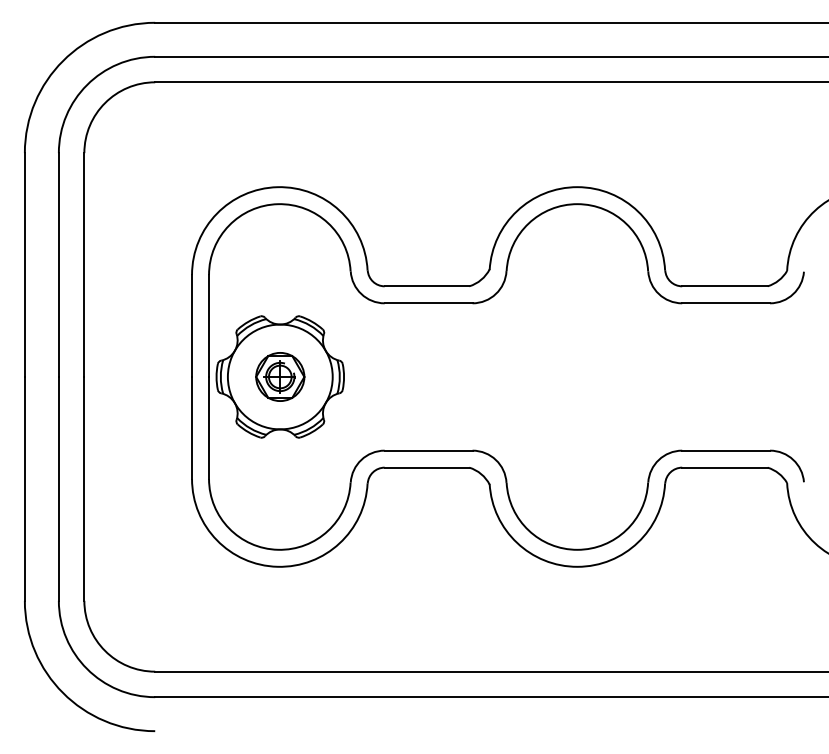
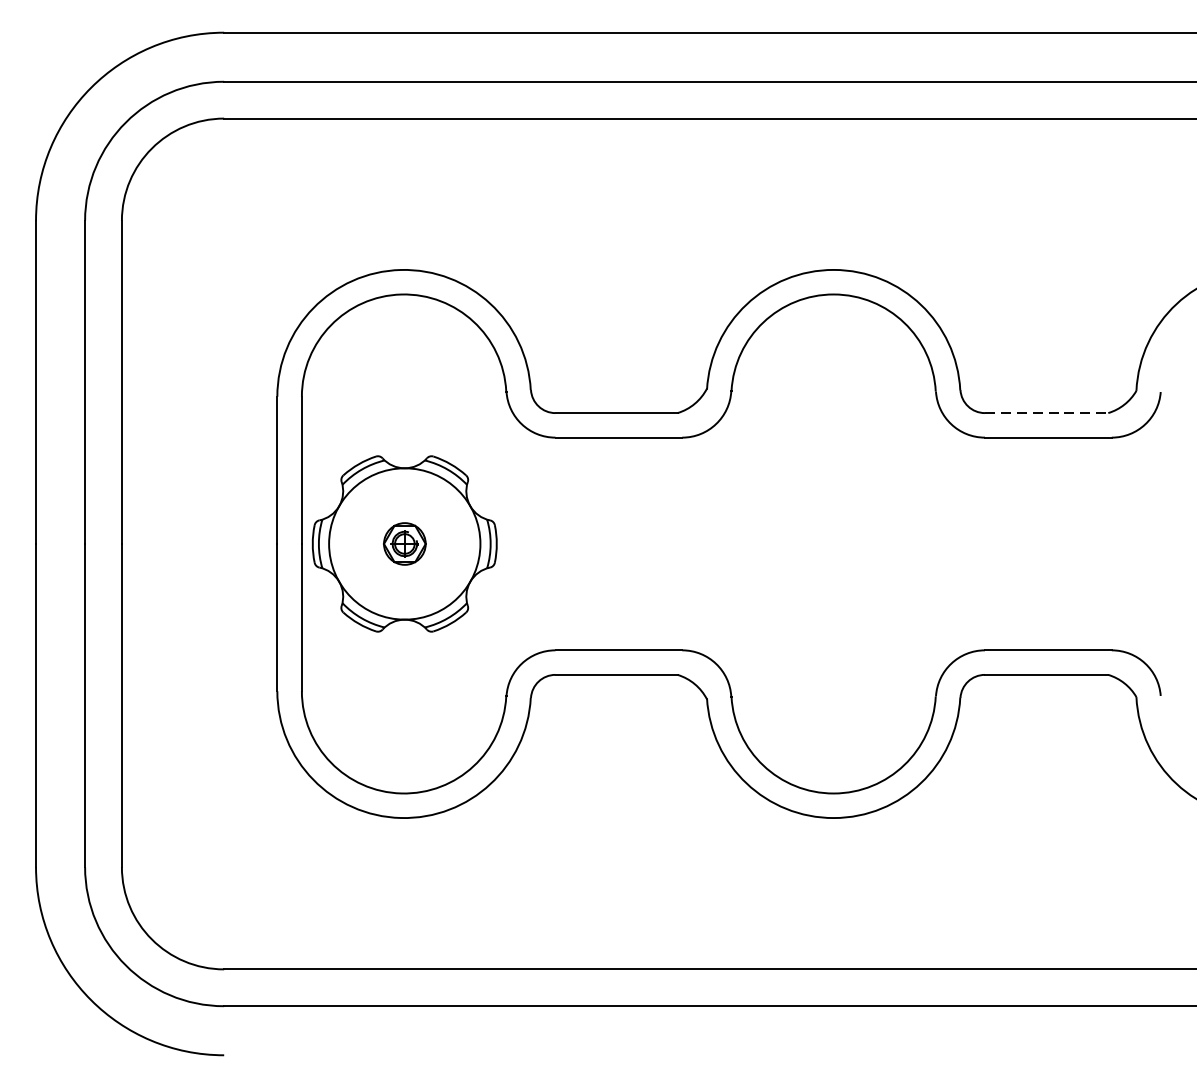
line: (724, 286) -> (1046, 413), solid -> dashed
part: (280, 376) -> (405, 543), size x0.6

